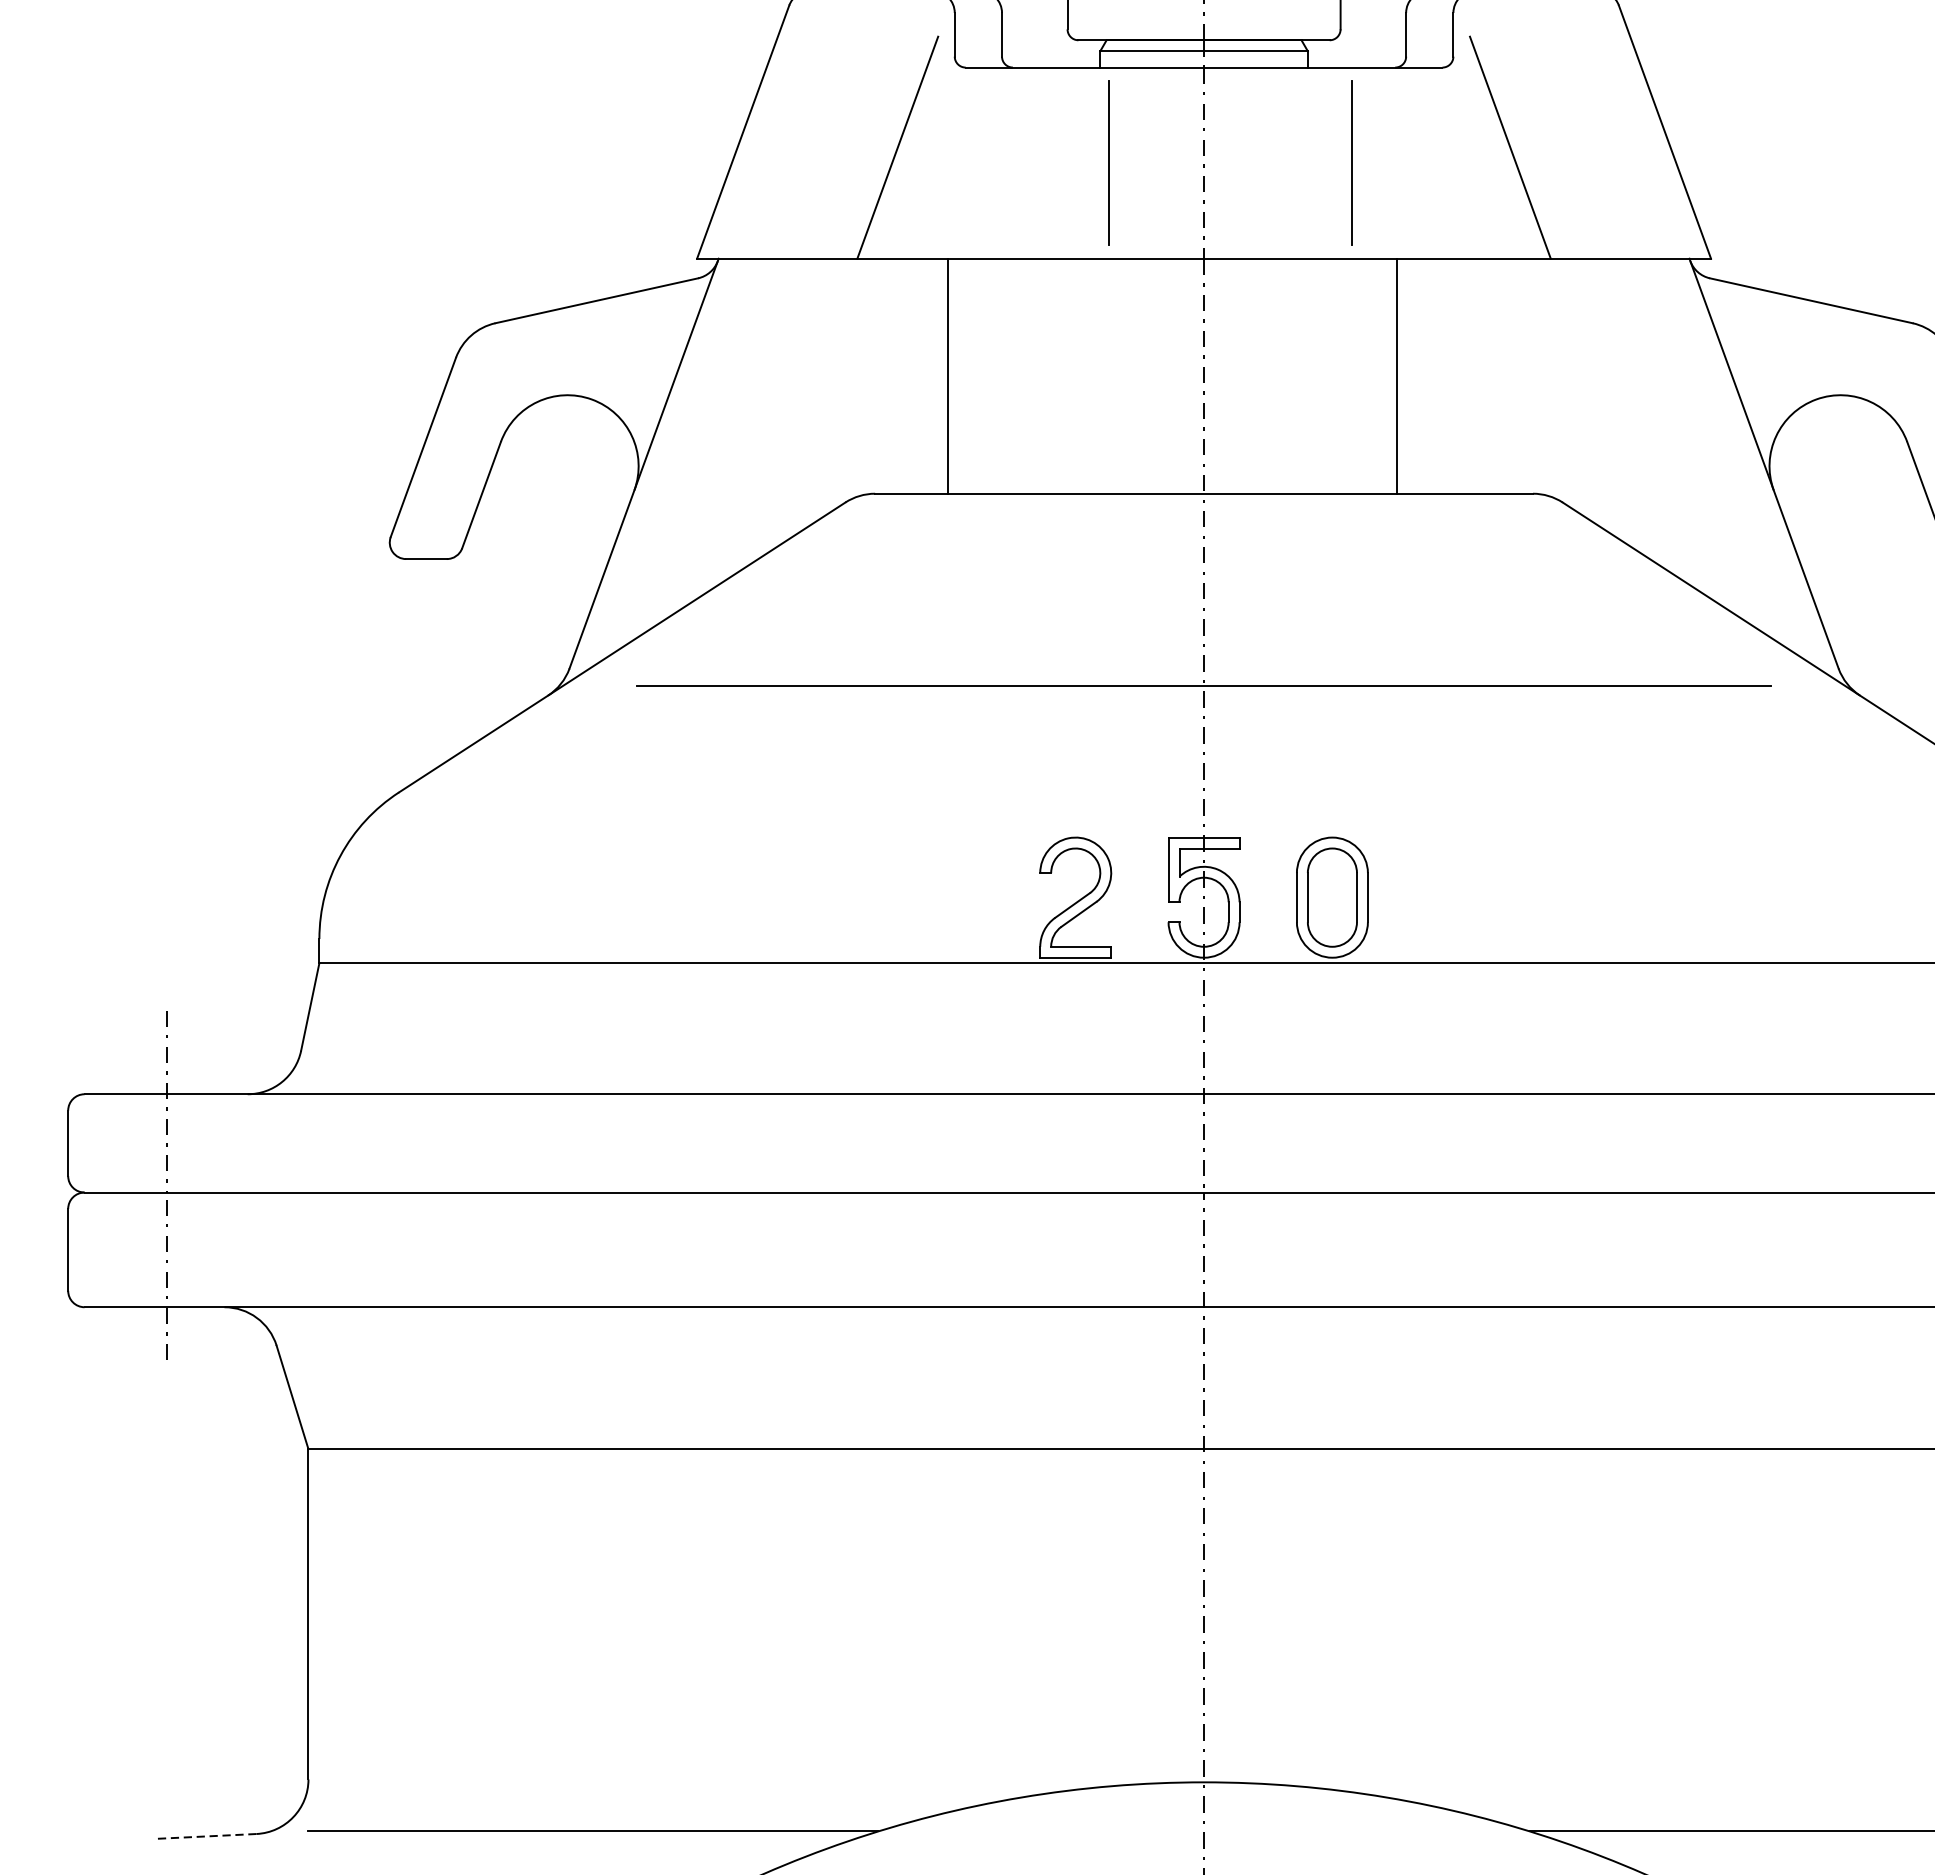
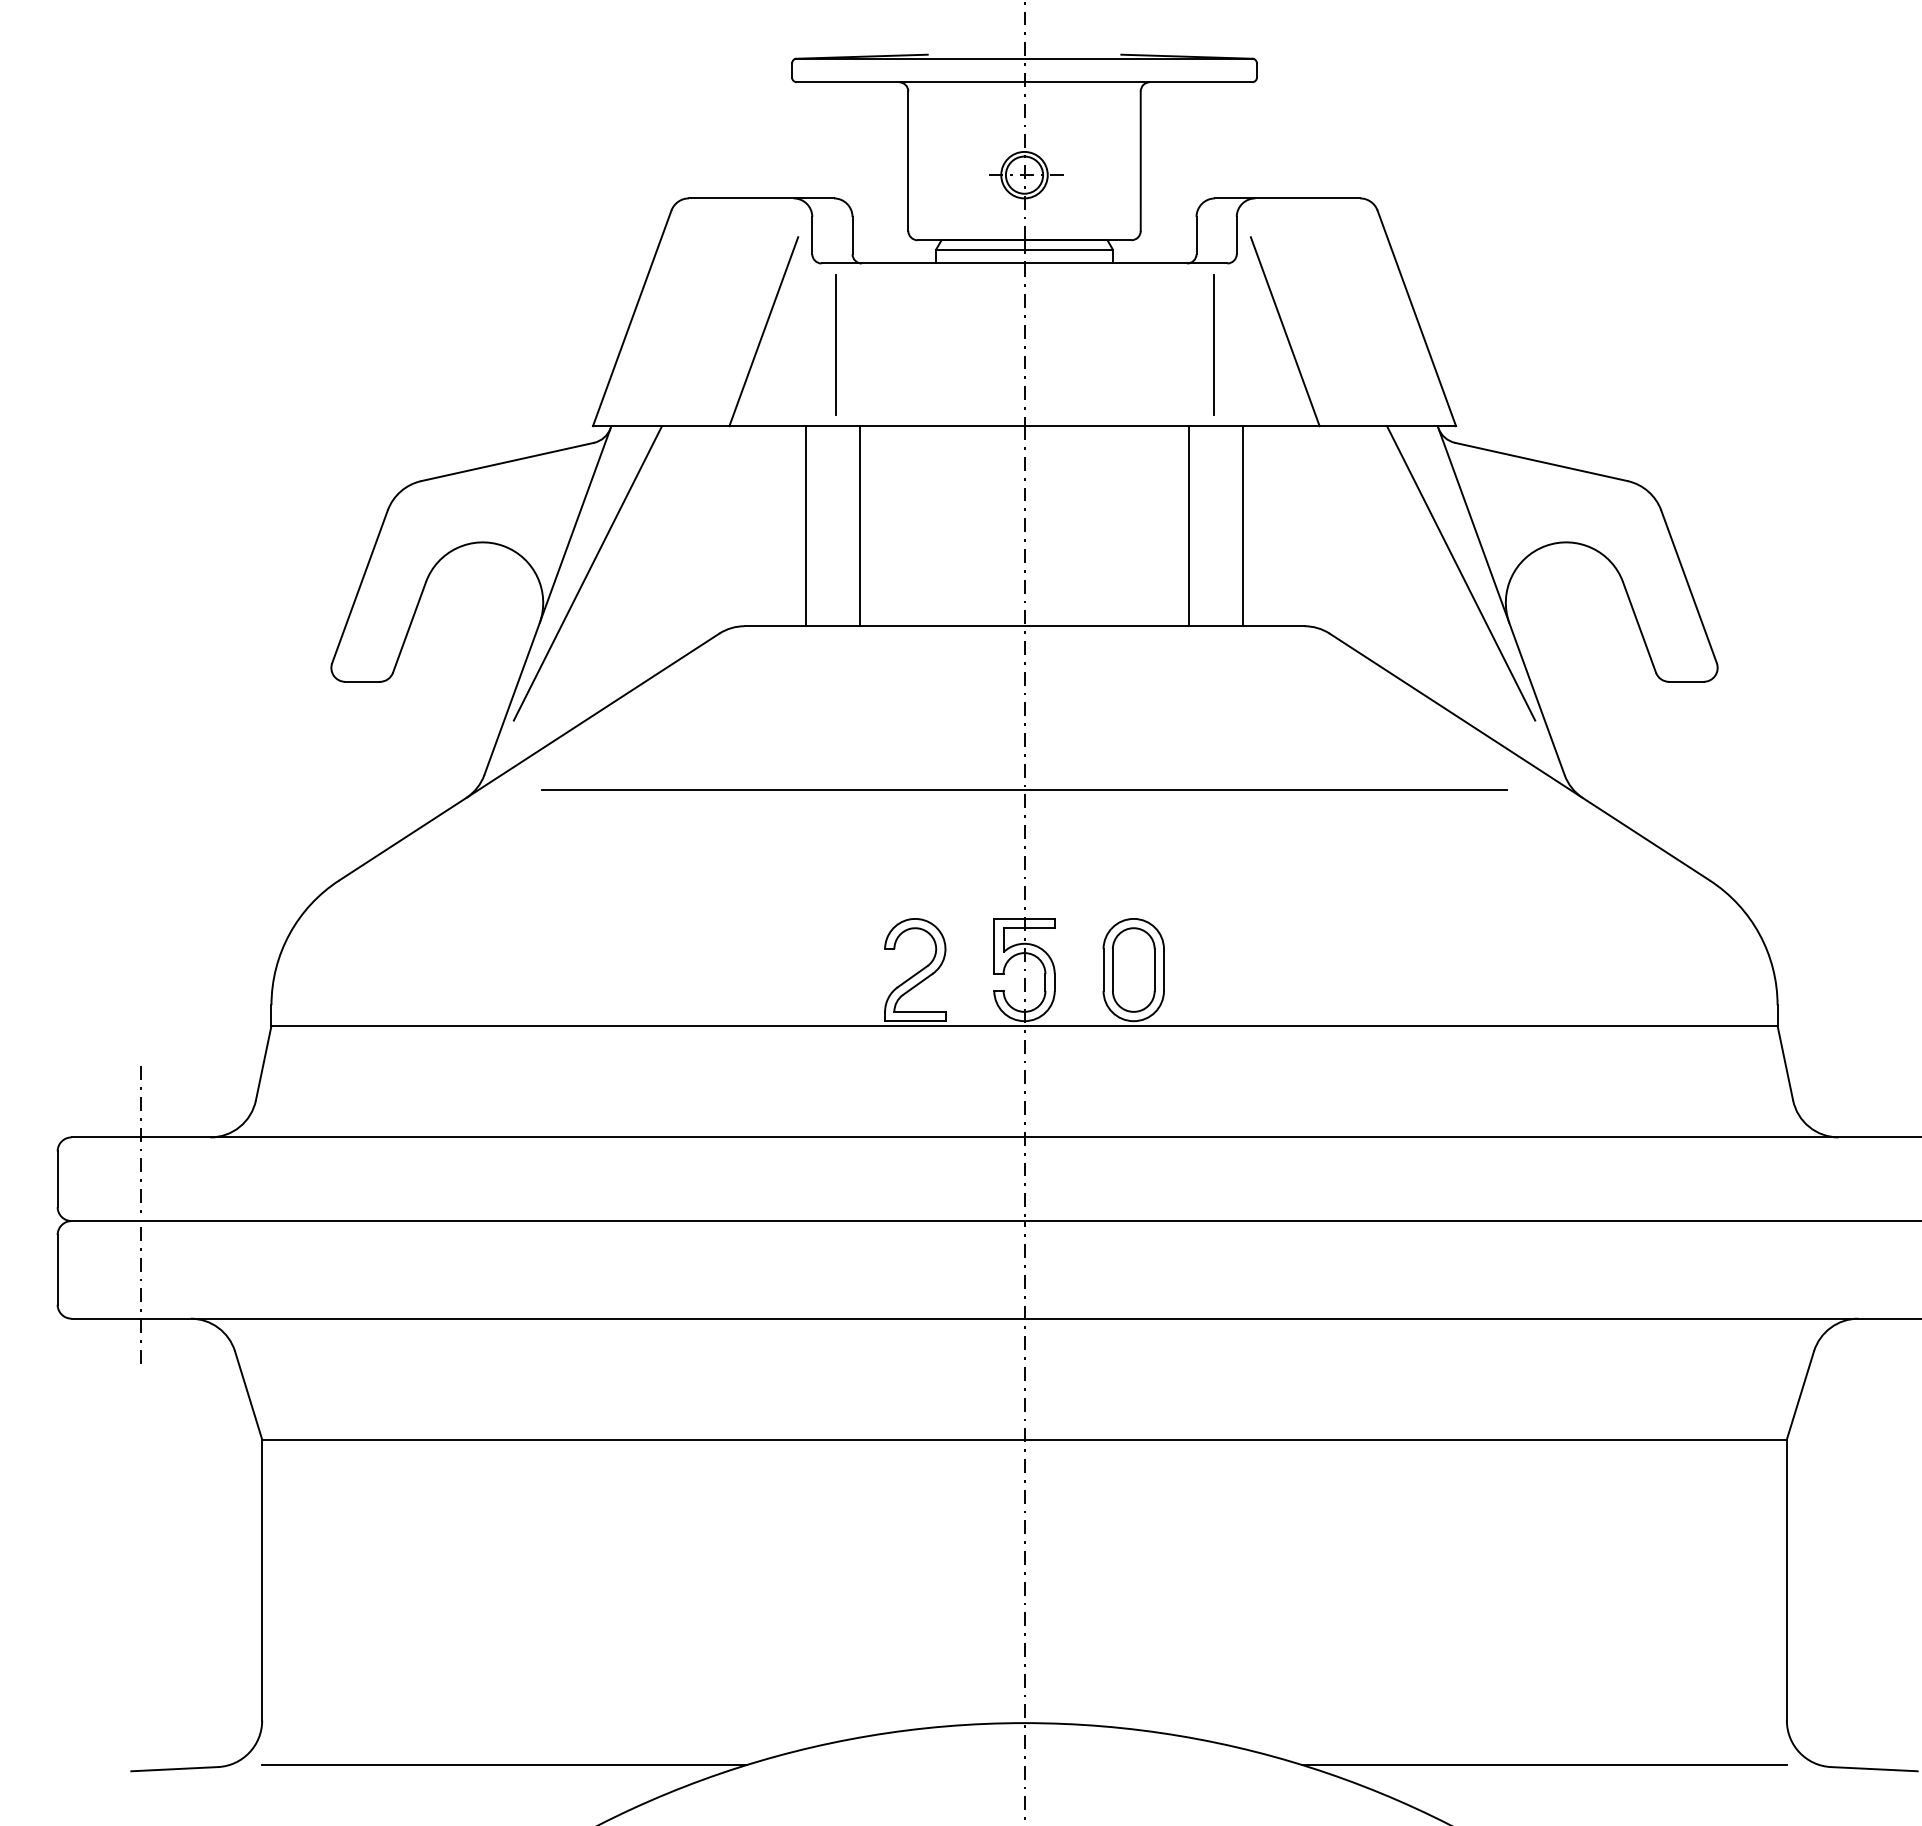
line: (1108, 162) -> (835, 344), moved
line: (1352, 162) -> (1213, 344), moved
line: (1011, 376) -> (860, 526), added
line: (1460, 376) -> (1242, 526), added
line: (690, 431) -> (587, 573), added
line: (1717, 431) -> (1461, 573), added
line: (205, 1836) -> (174, 1769), dashed -> solid

